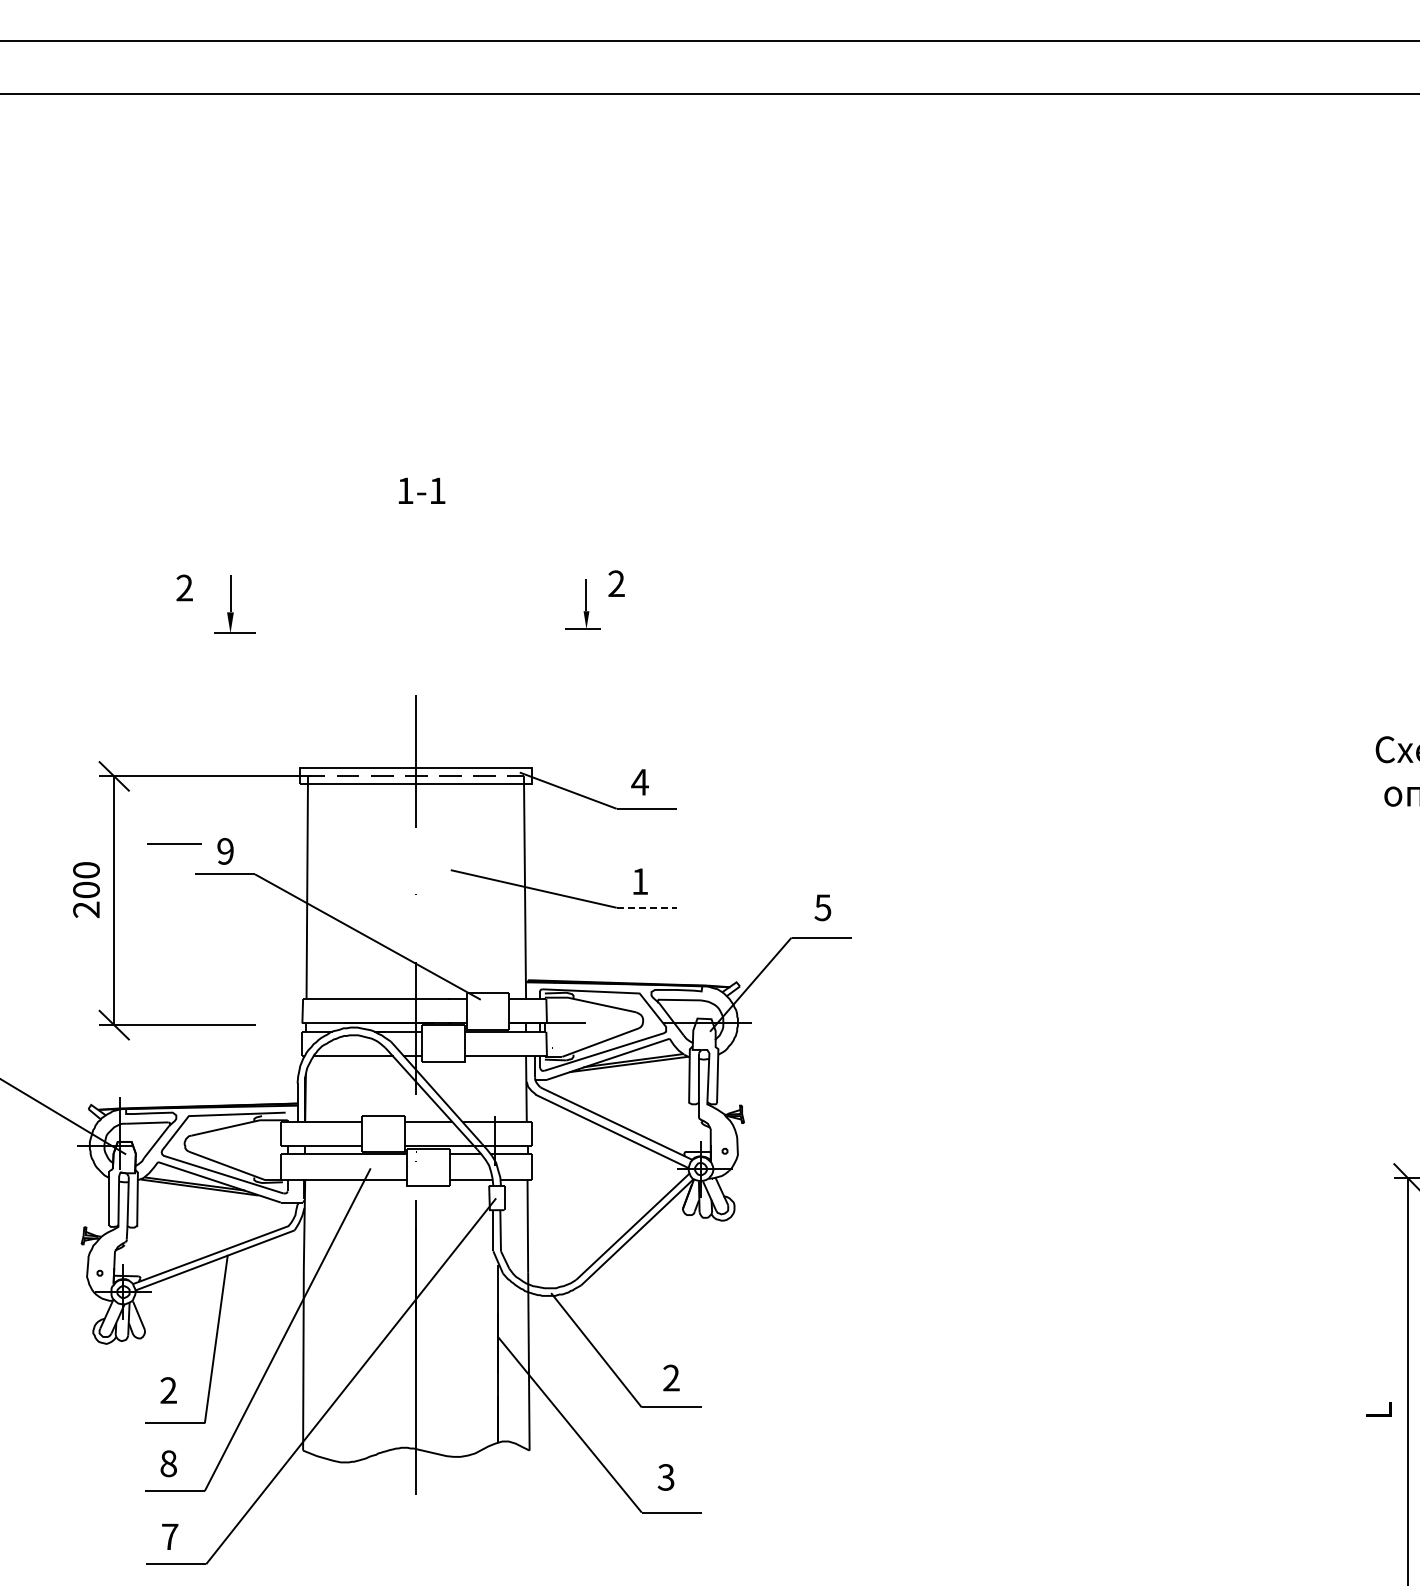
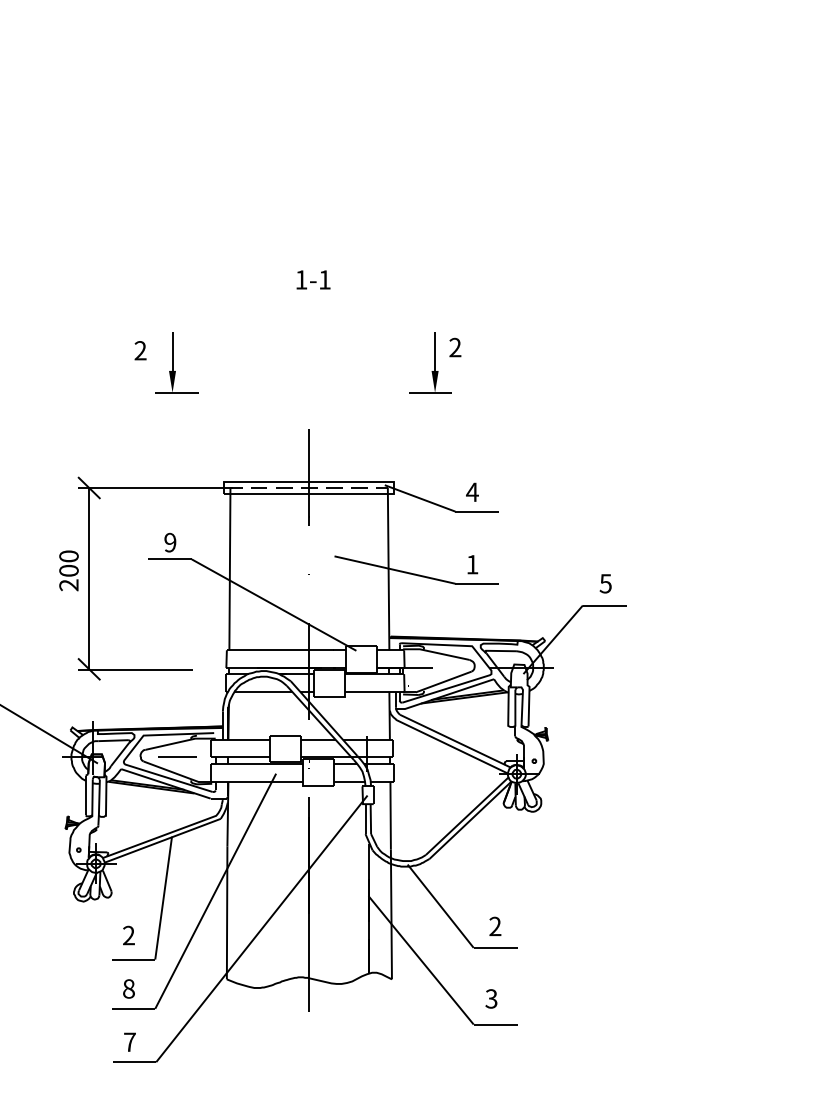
part: (234, 604) -> (176, 362), size x1.43
part: (582, 604) -> (430, 362), size x1.67
line: (174, 843) -> (177, 757), moved
line: (646, 907) -> (477, 583), dashed -> solid

